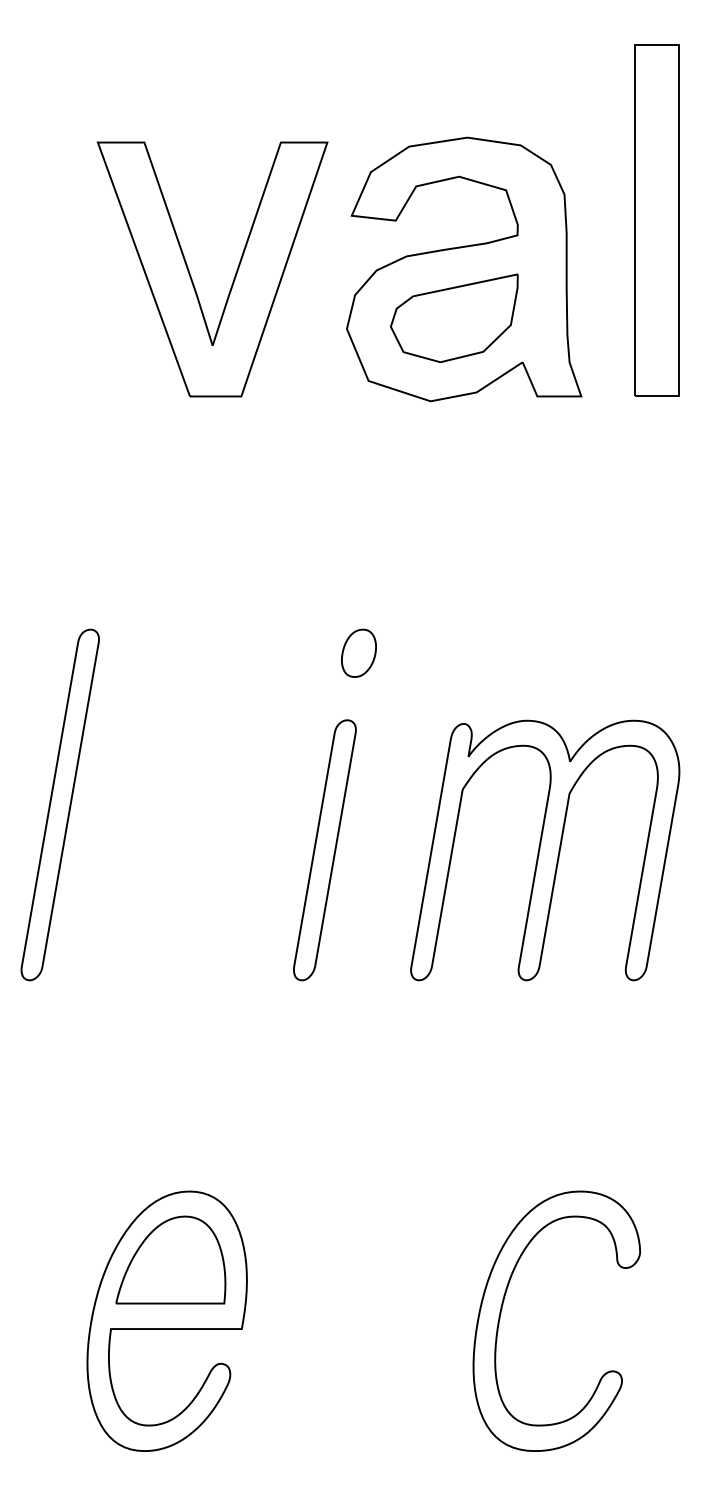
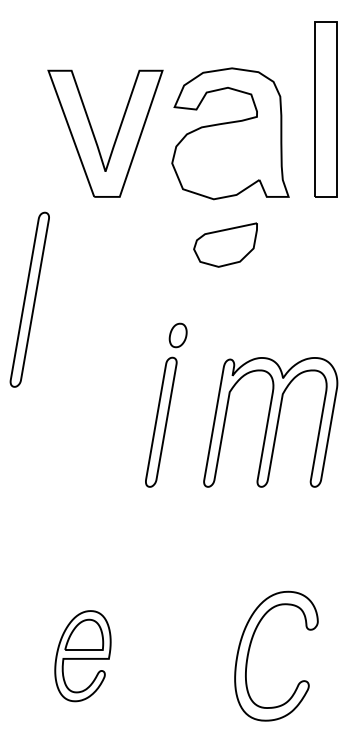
part: (454, 317) -> (225, 244), moved
part: (357, 653) -> (177, 335), moved
part: (59, 804) -> (29, 299), moved
part: (166, 1319) -> (82, 655), size x0.7

